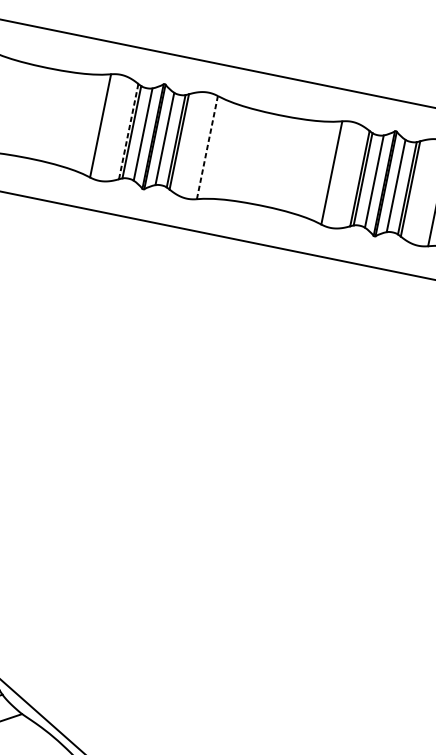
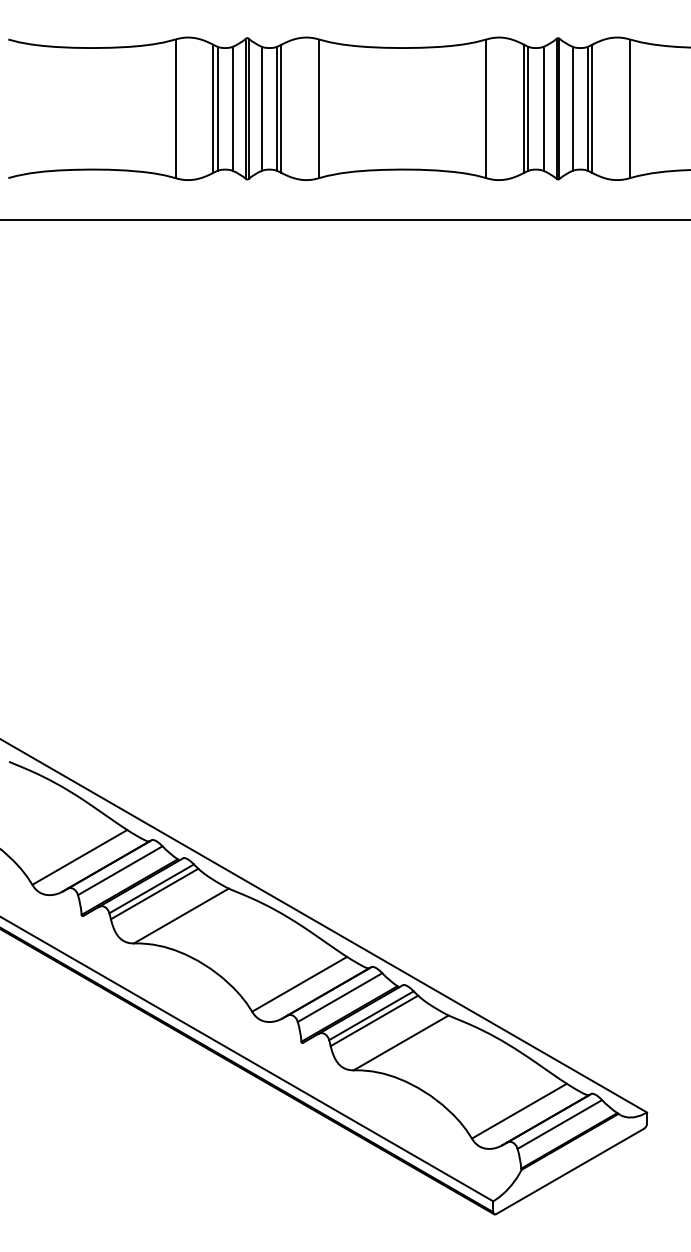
line: (128, 131) -> (213, 108), dashed -> solid
line: (207, 147) -> (319, 108), dashed -> solid

